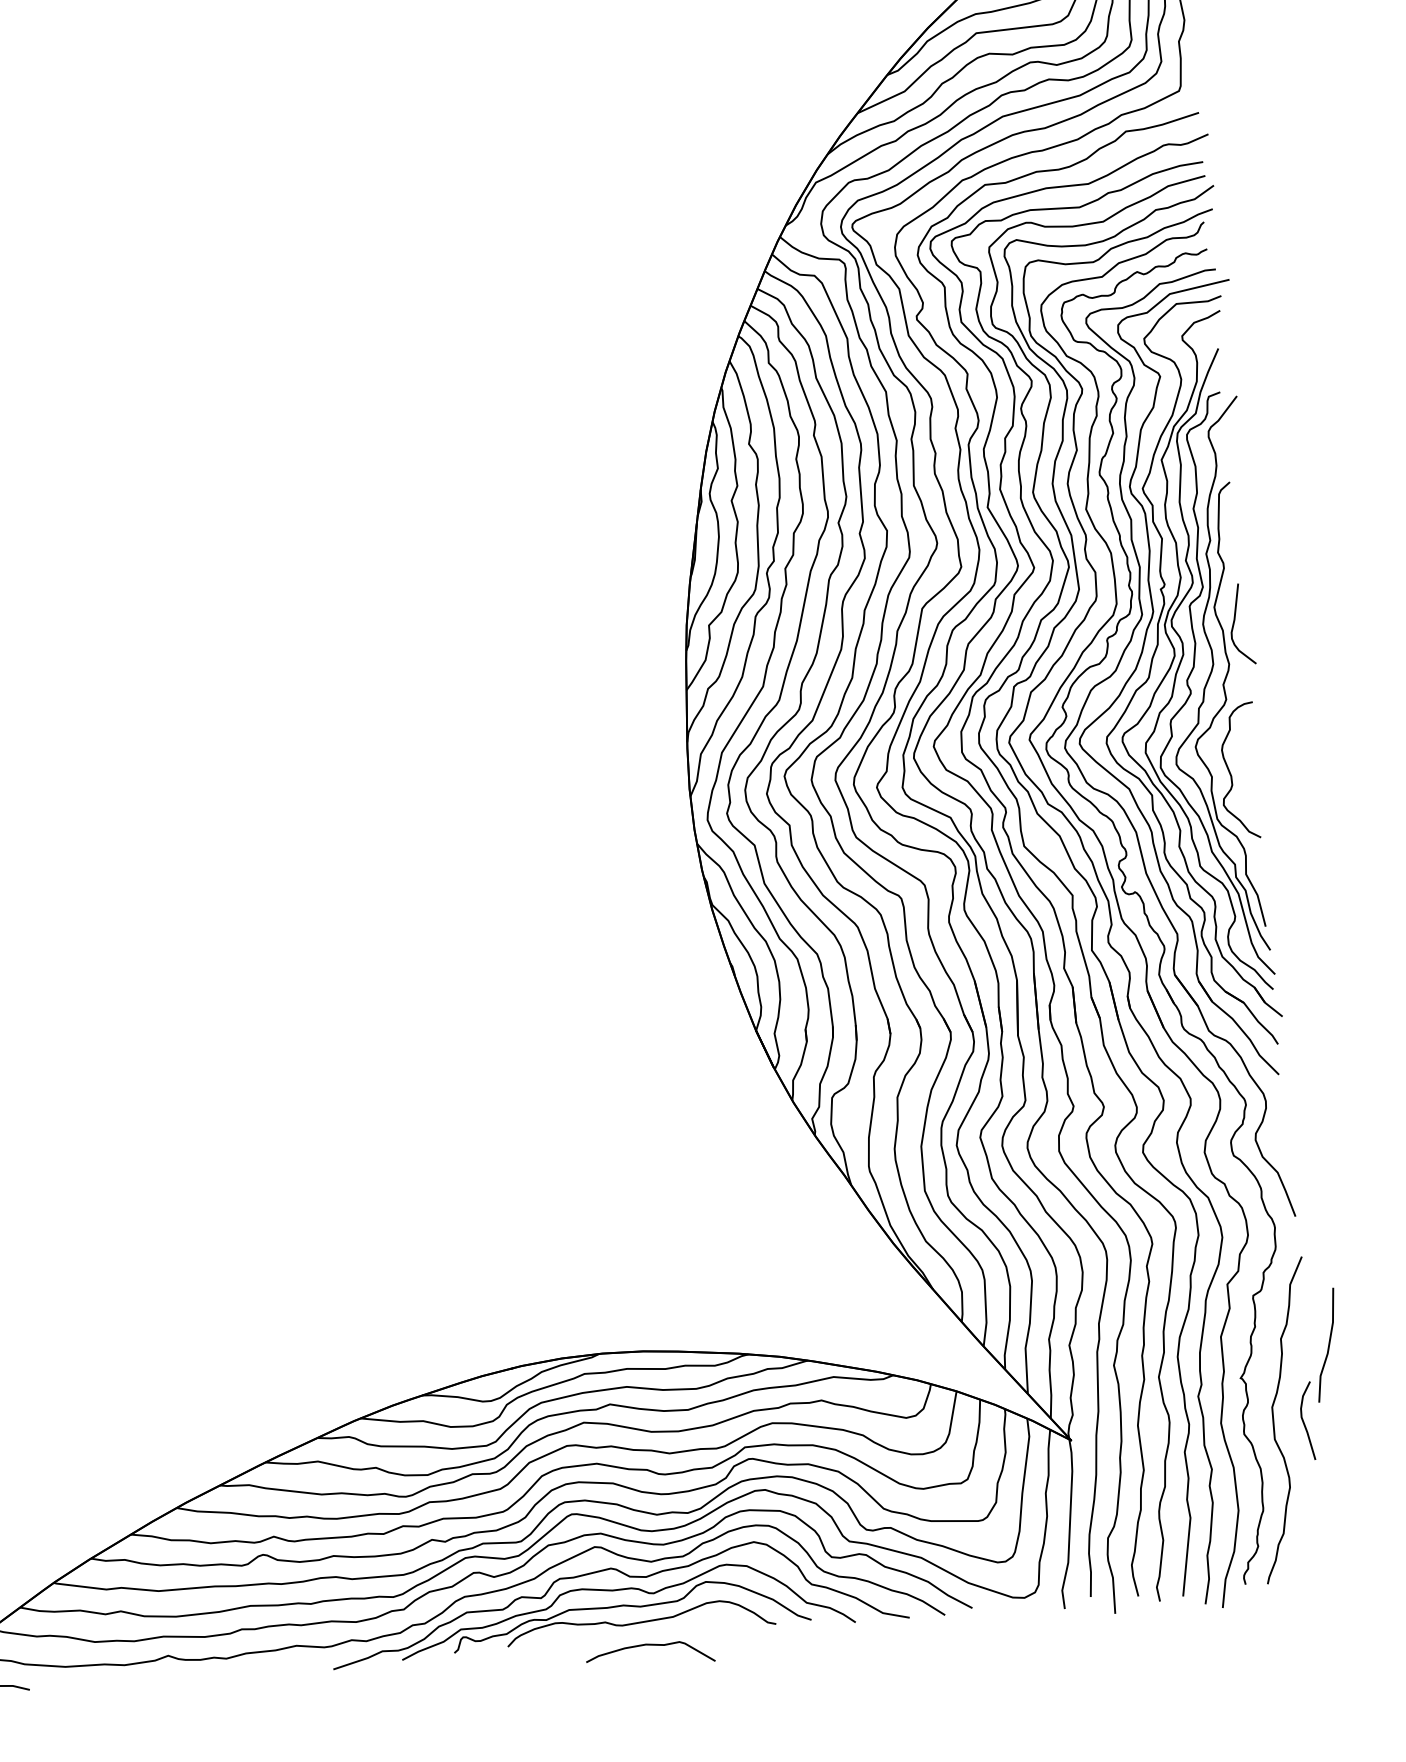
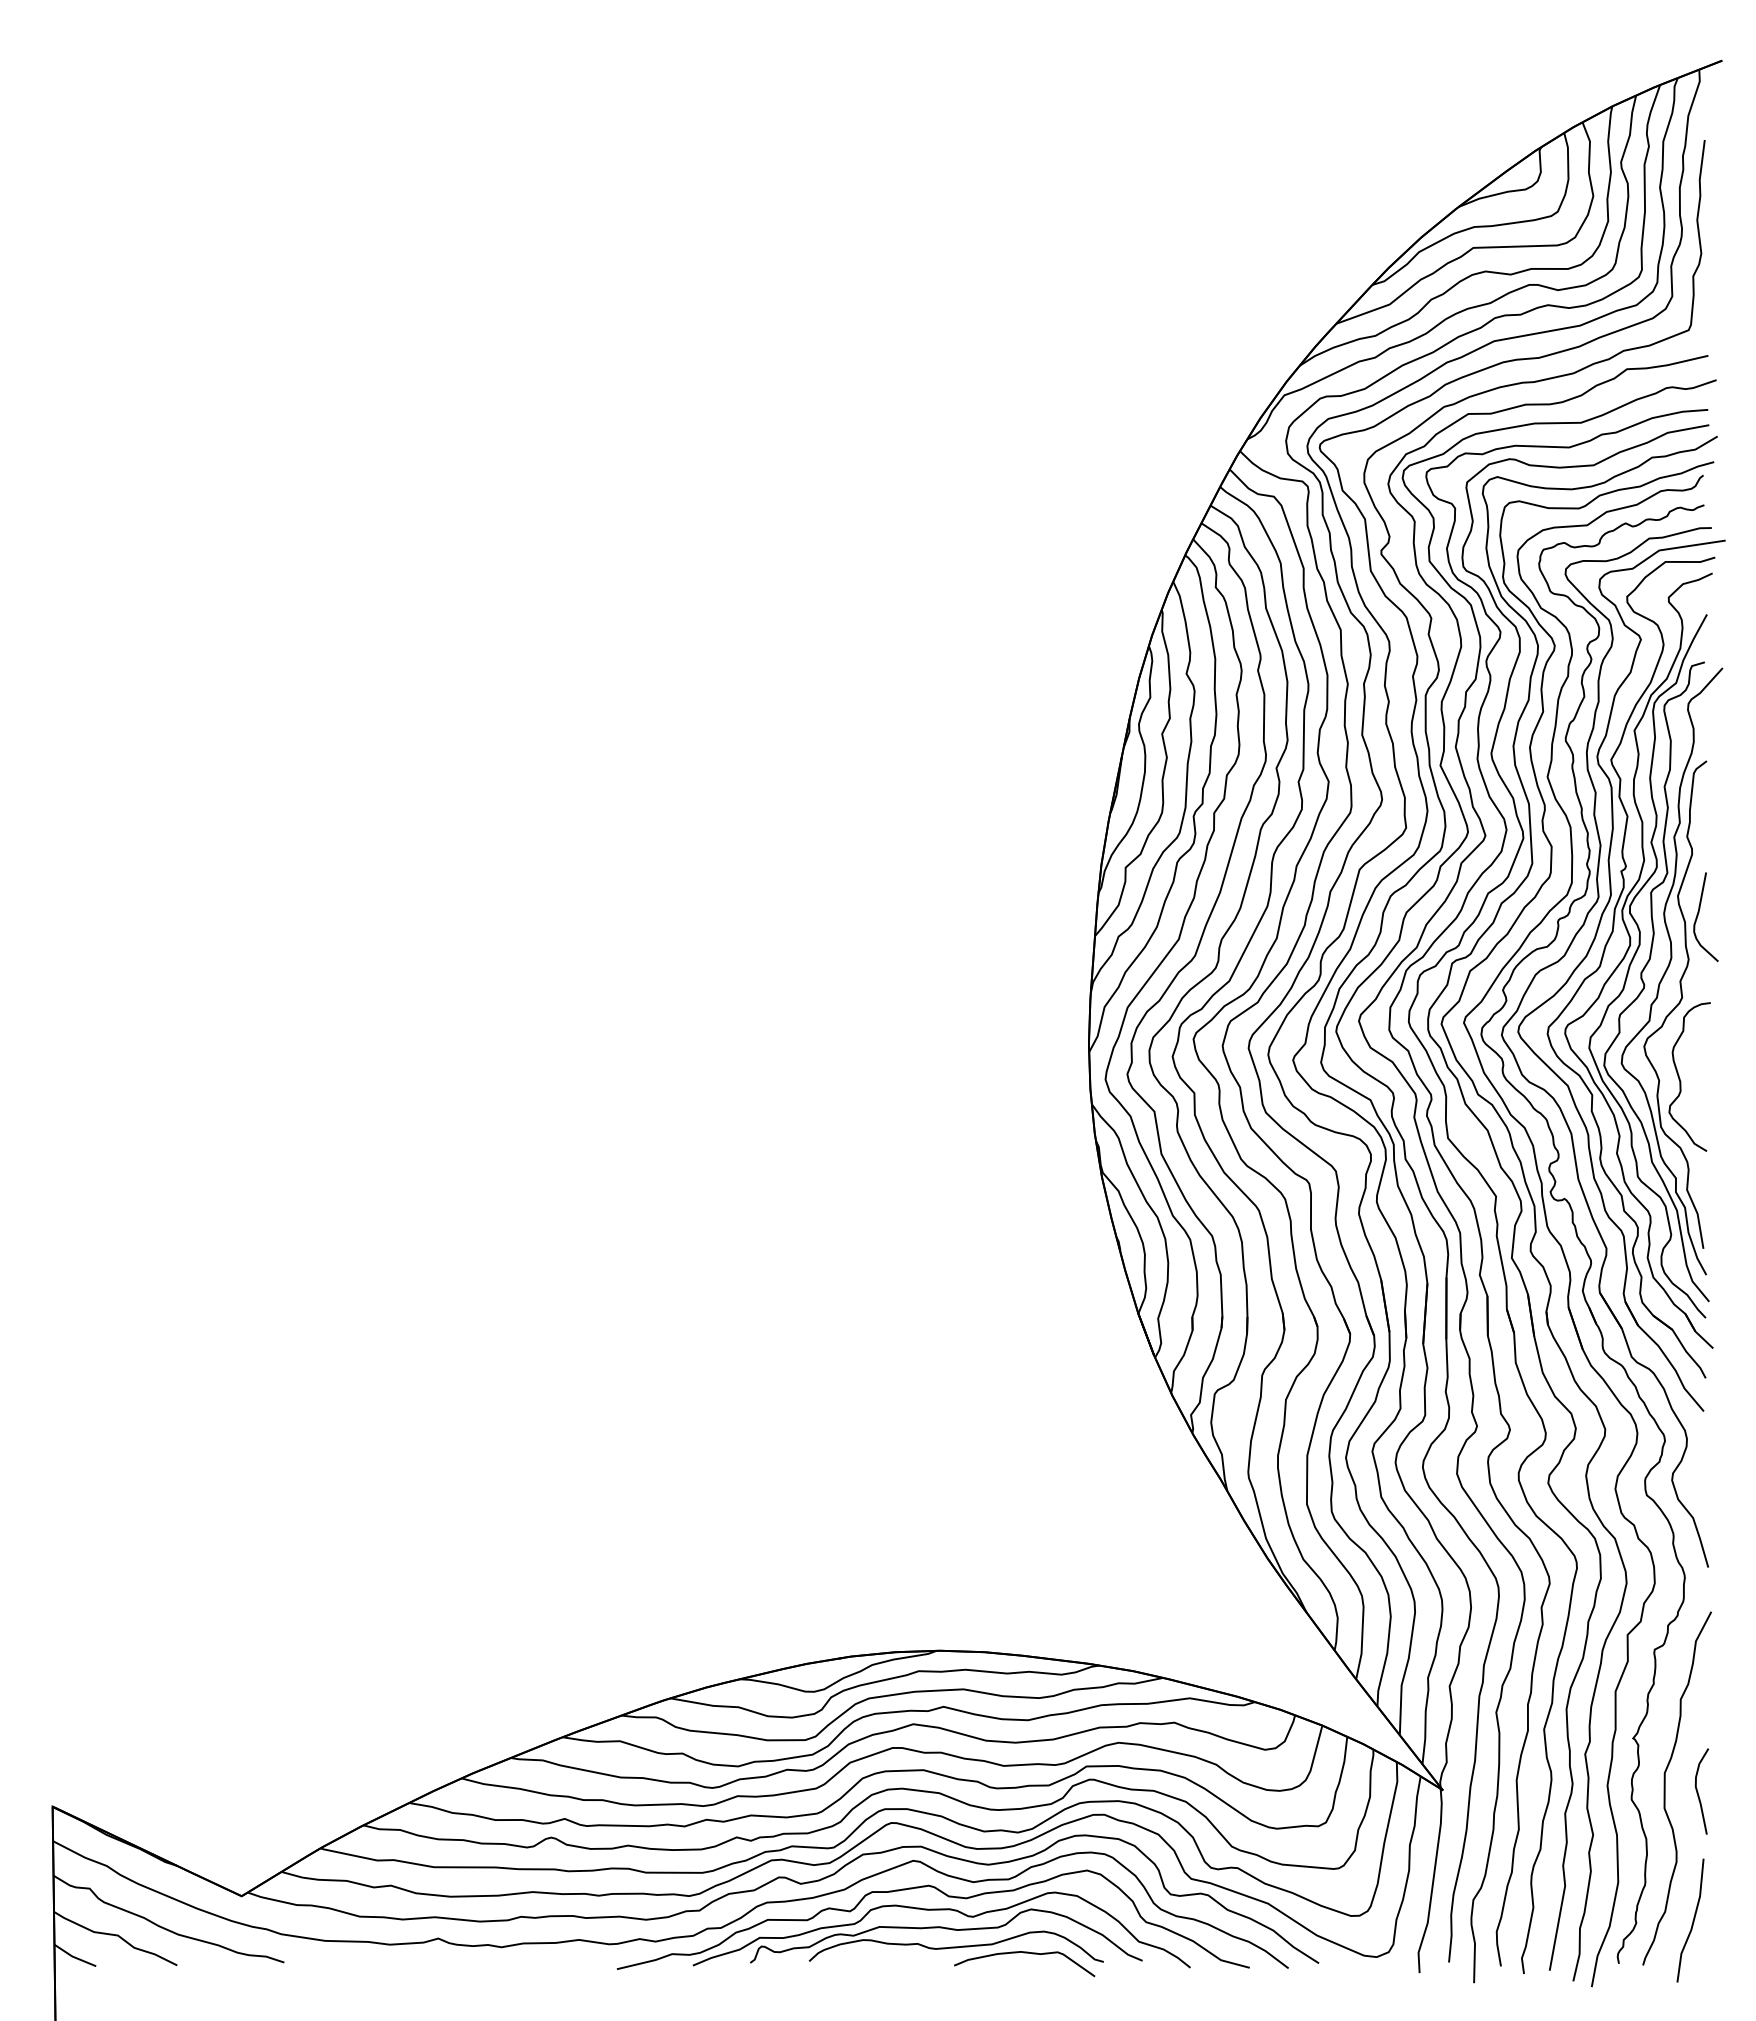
line: (1328, 1344) -> (1692, 1920), moved
curve: (649, 1645) -> (1024, 1953), moved

